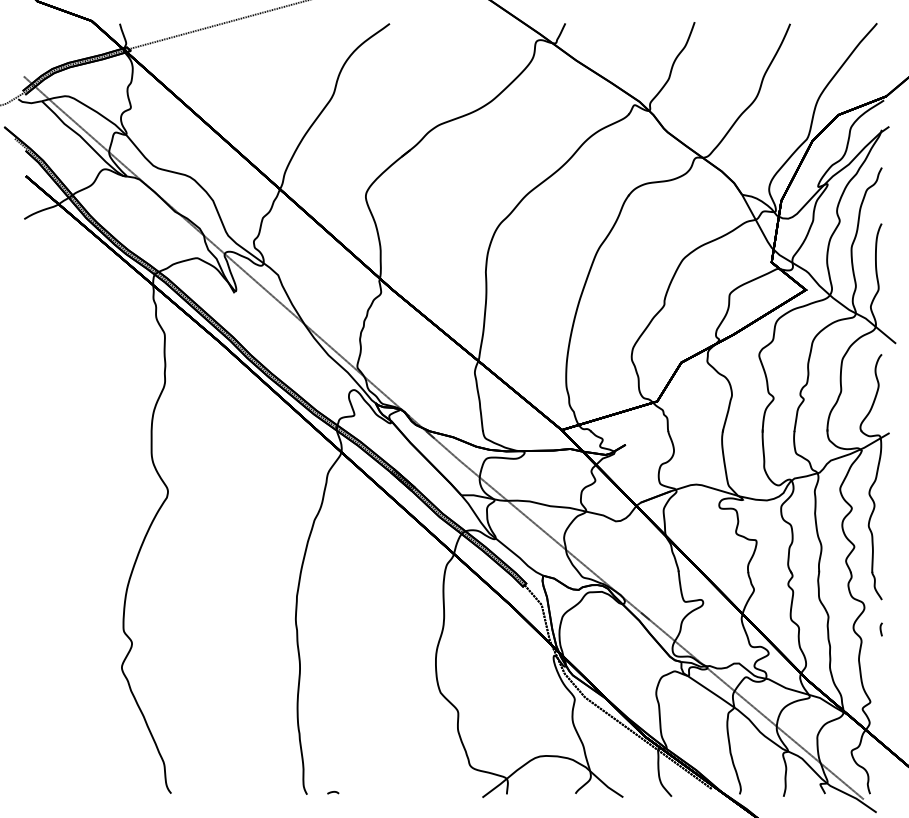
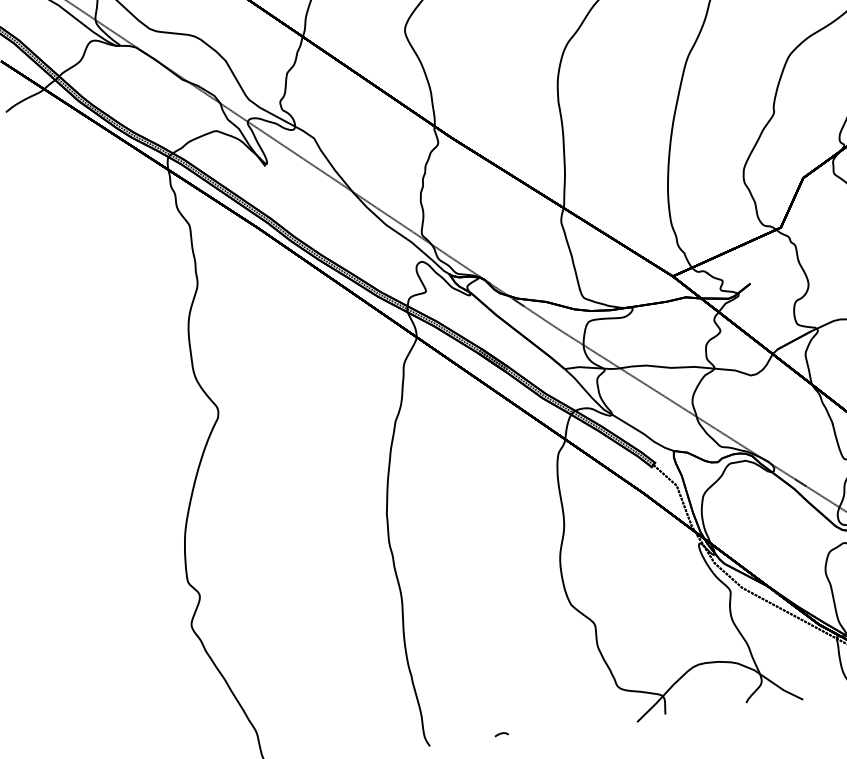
curve: (333, 792) -> (501, 734), moved

